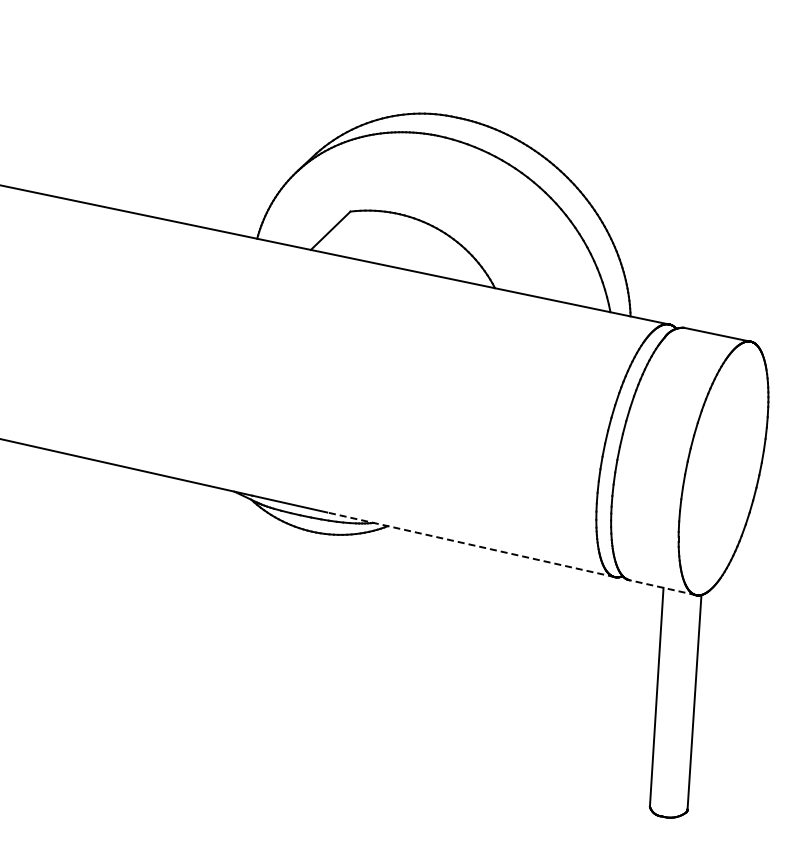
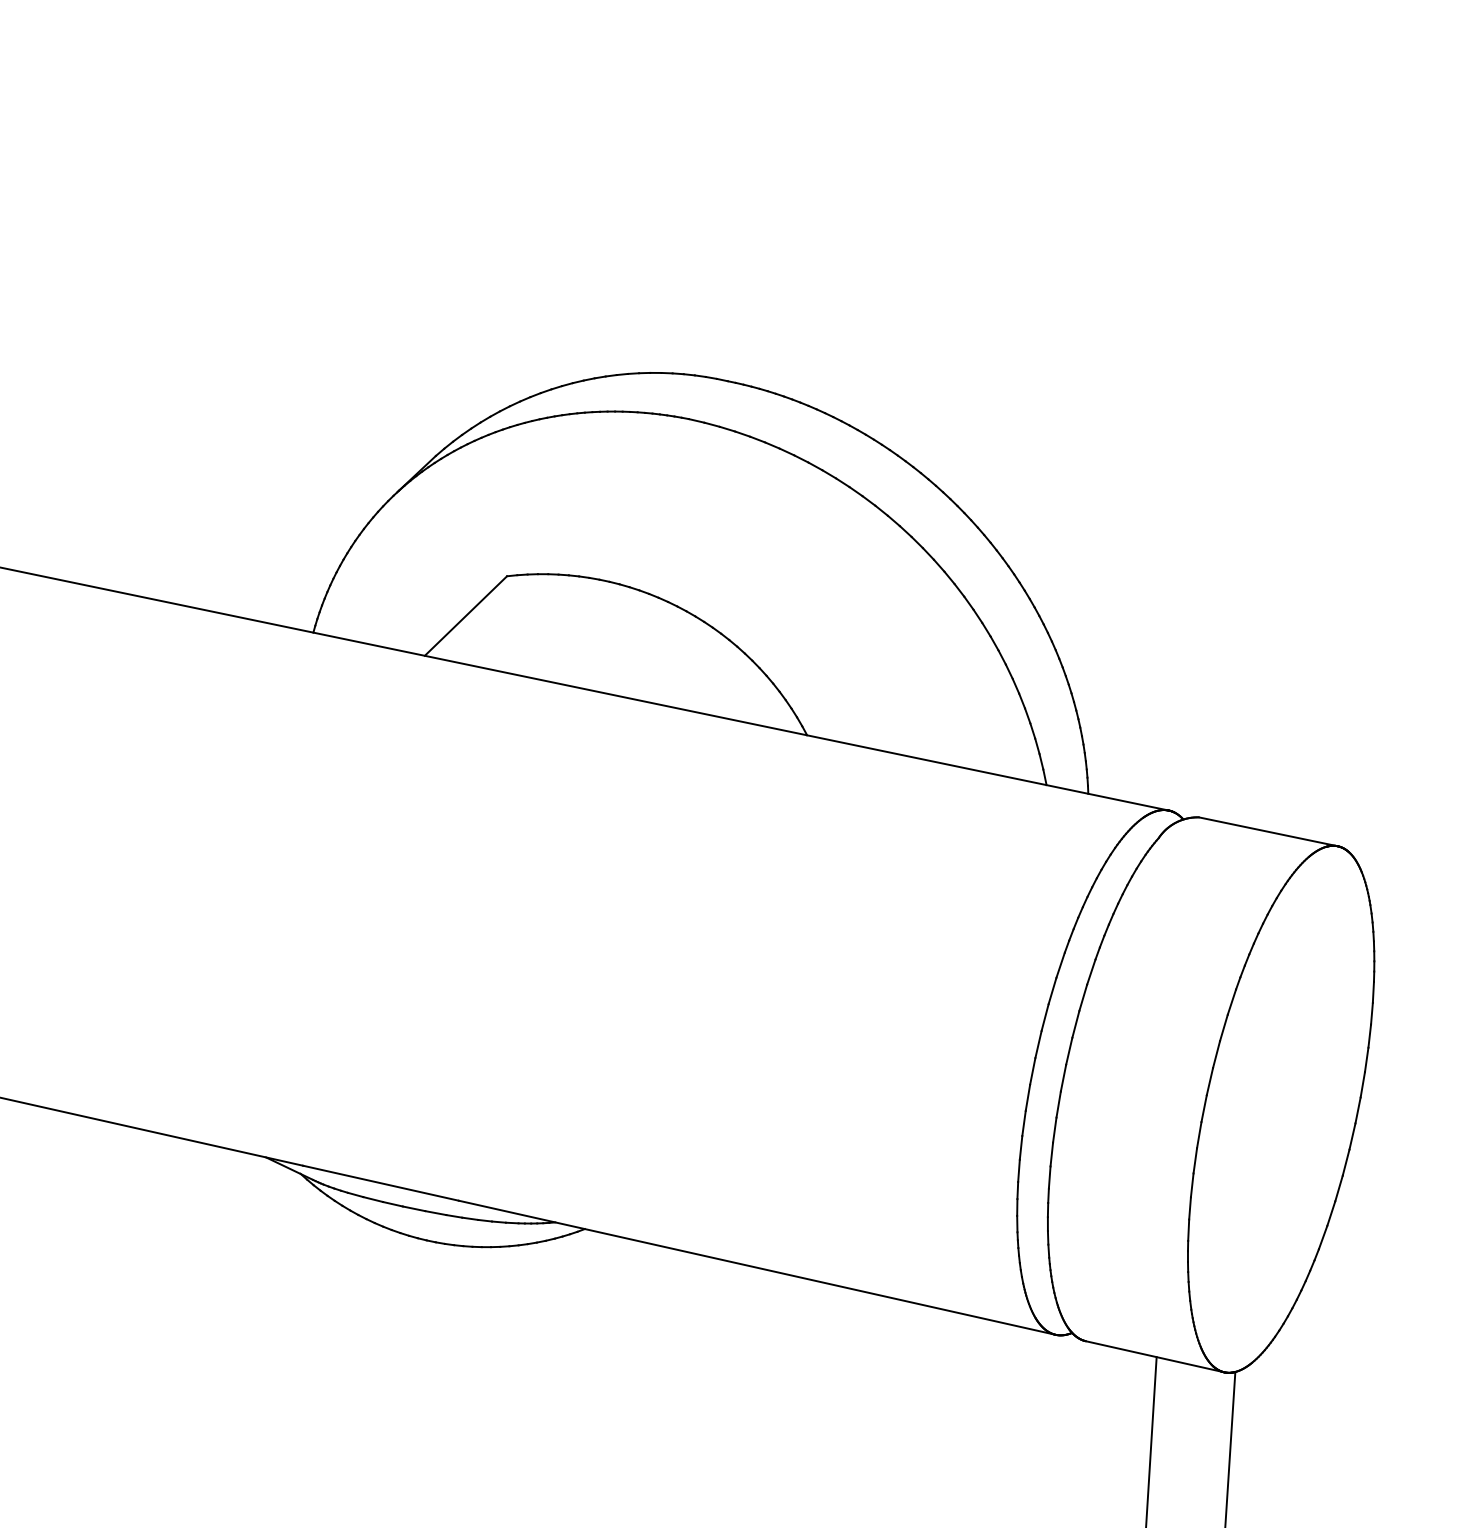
line: (470, 544) -> (756, 1267), dashed -> solid
line: (662, 587) -> (1154, 1356), dashed -> solid

